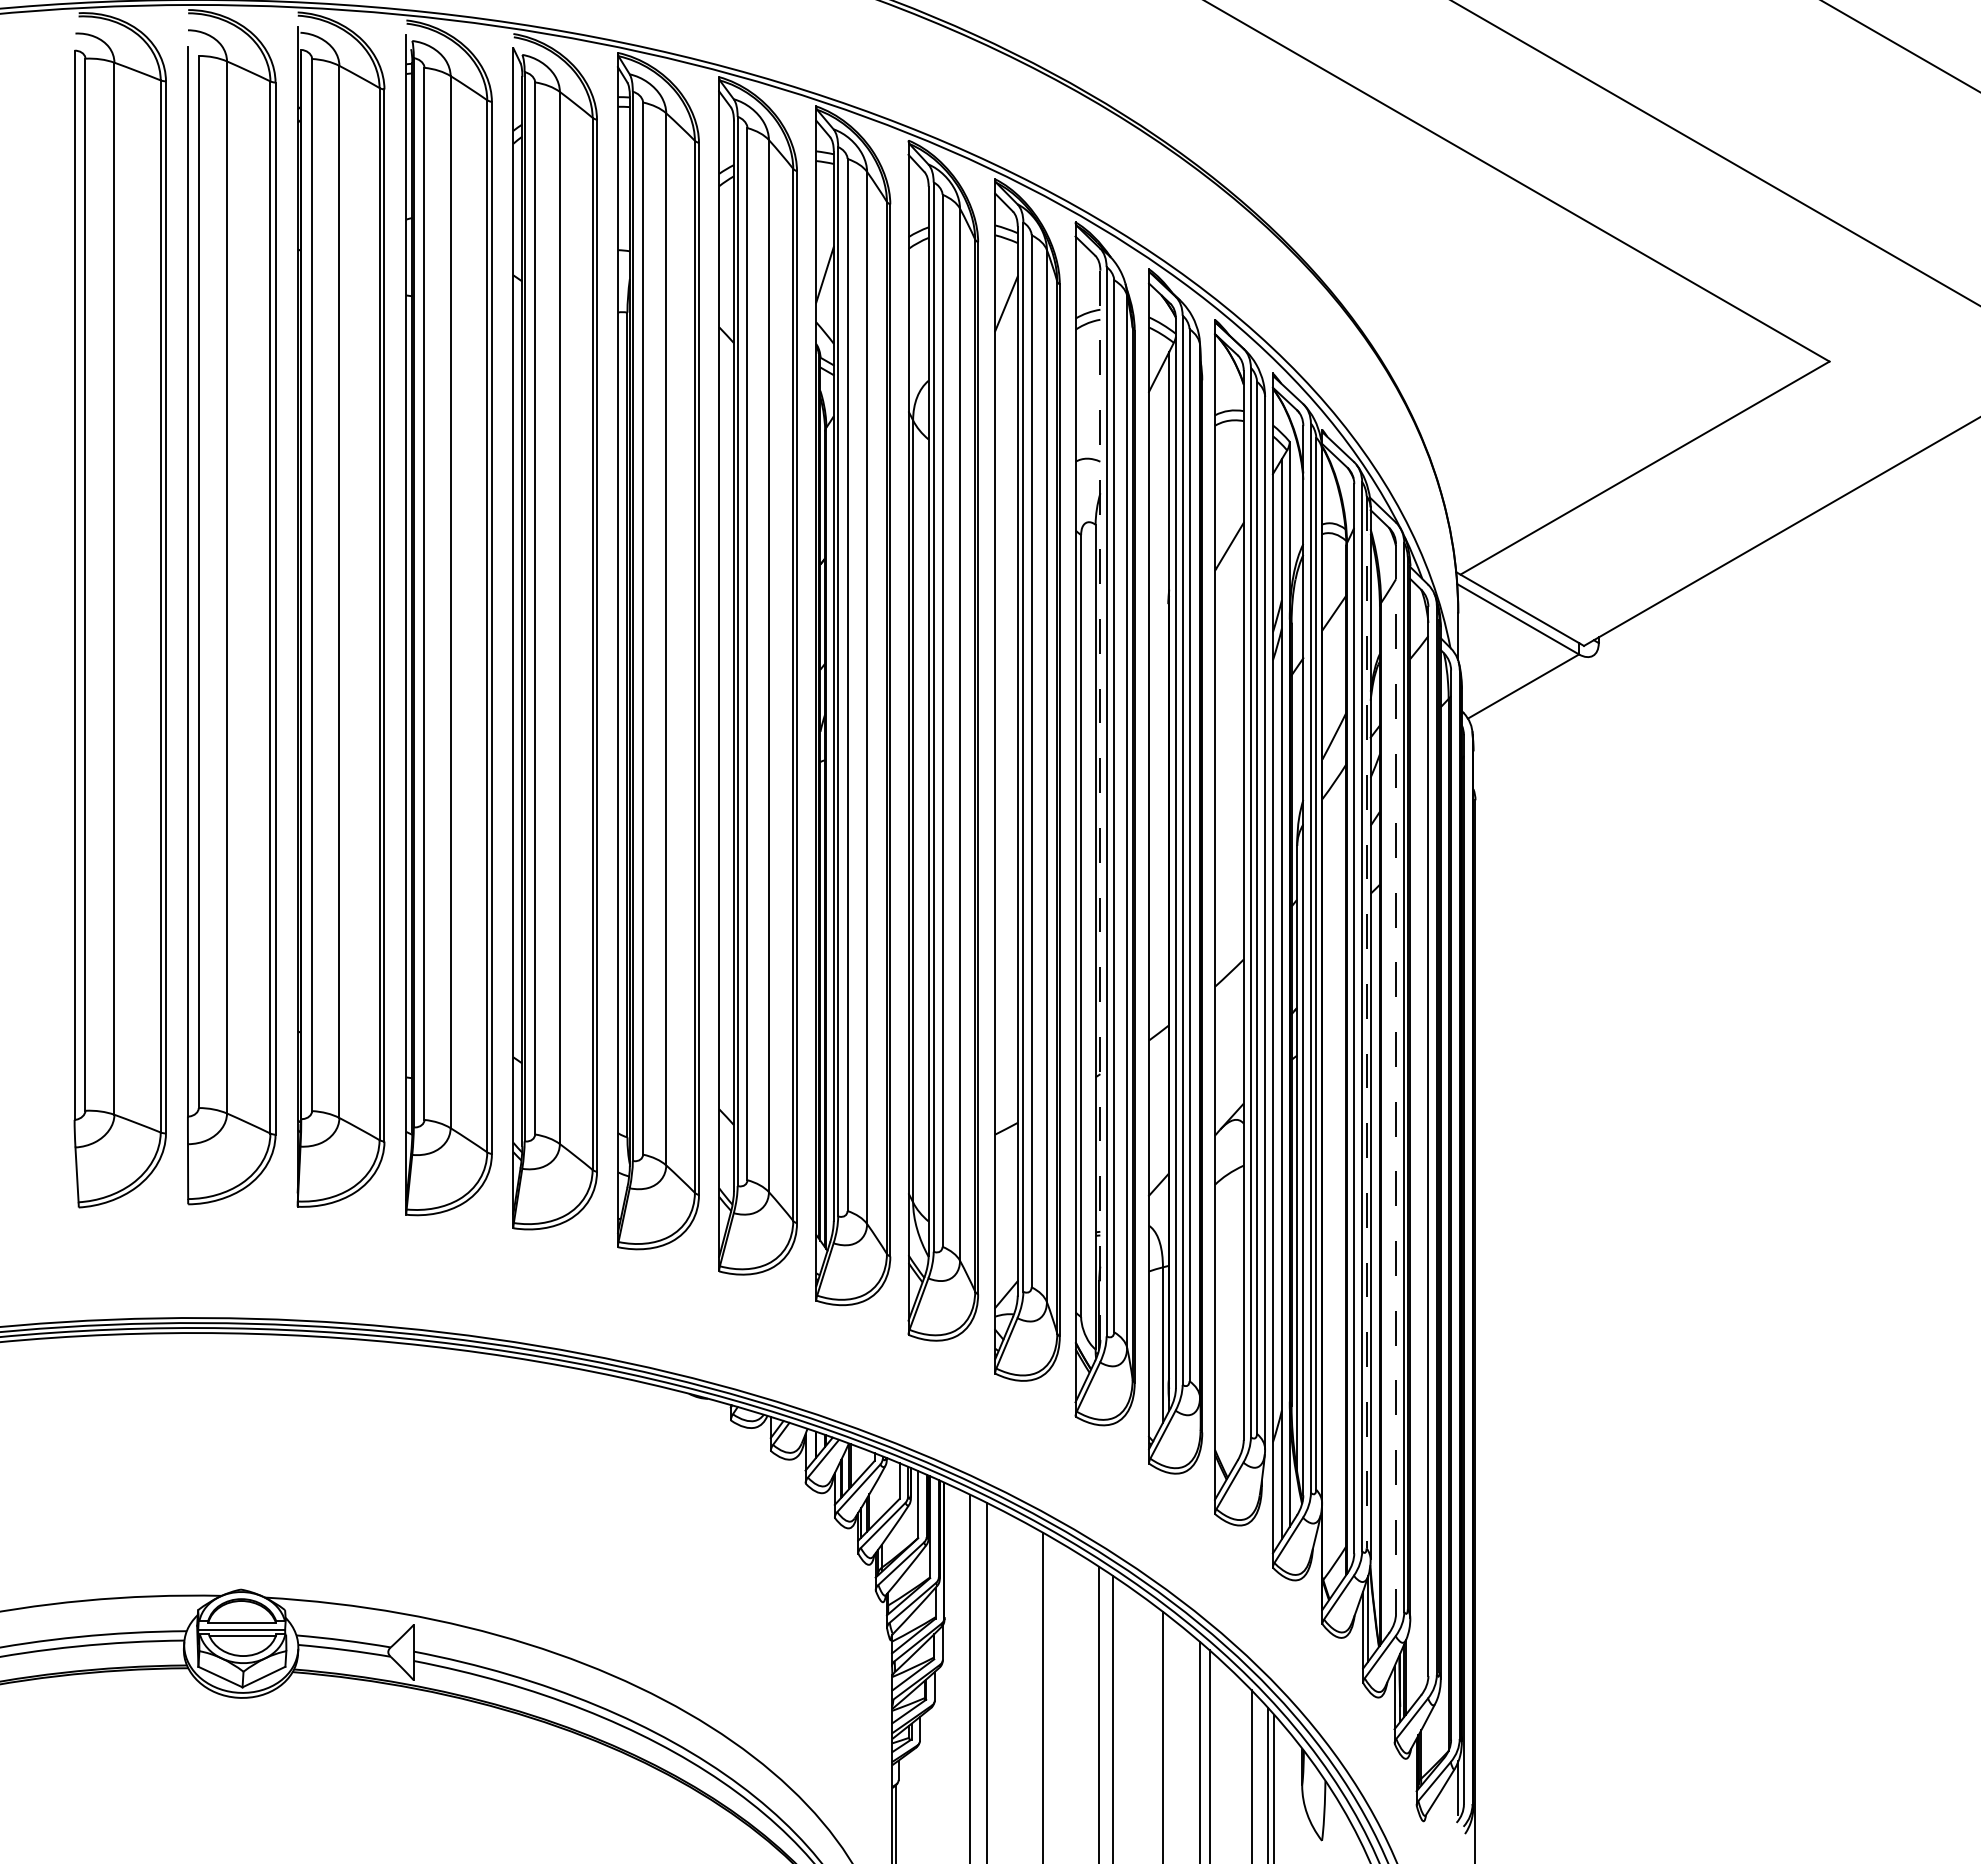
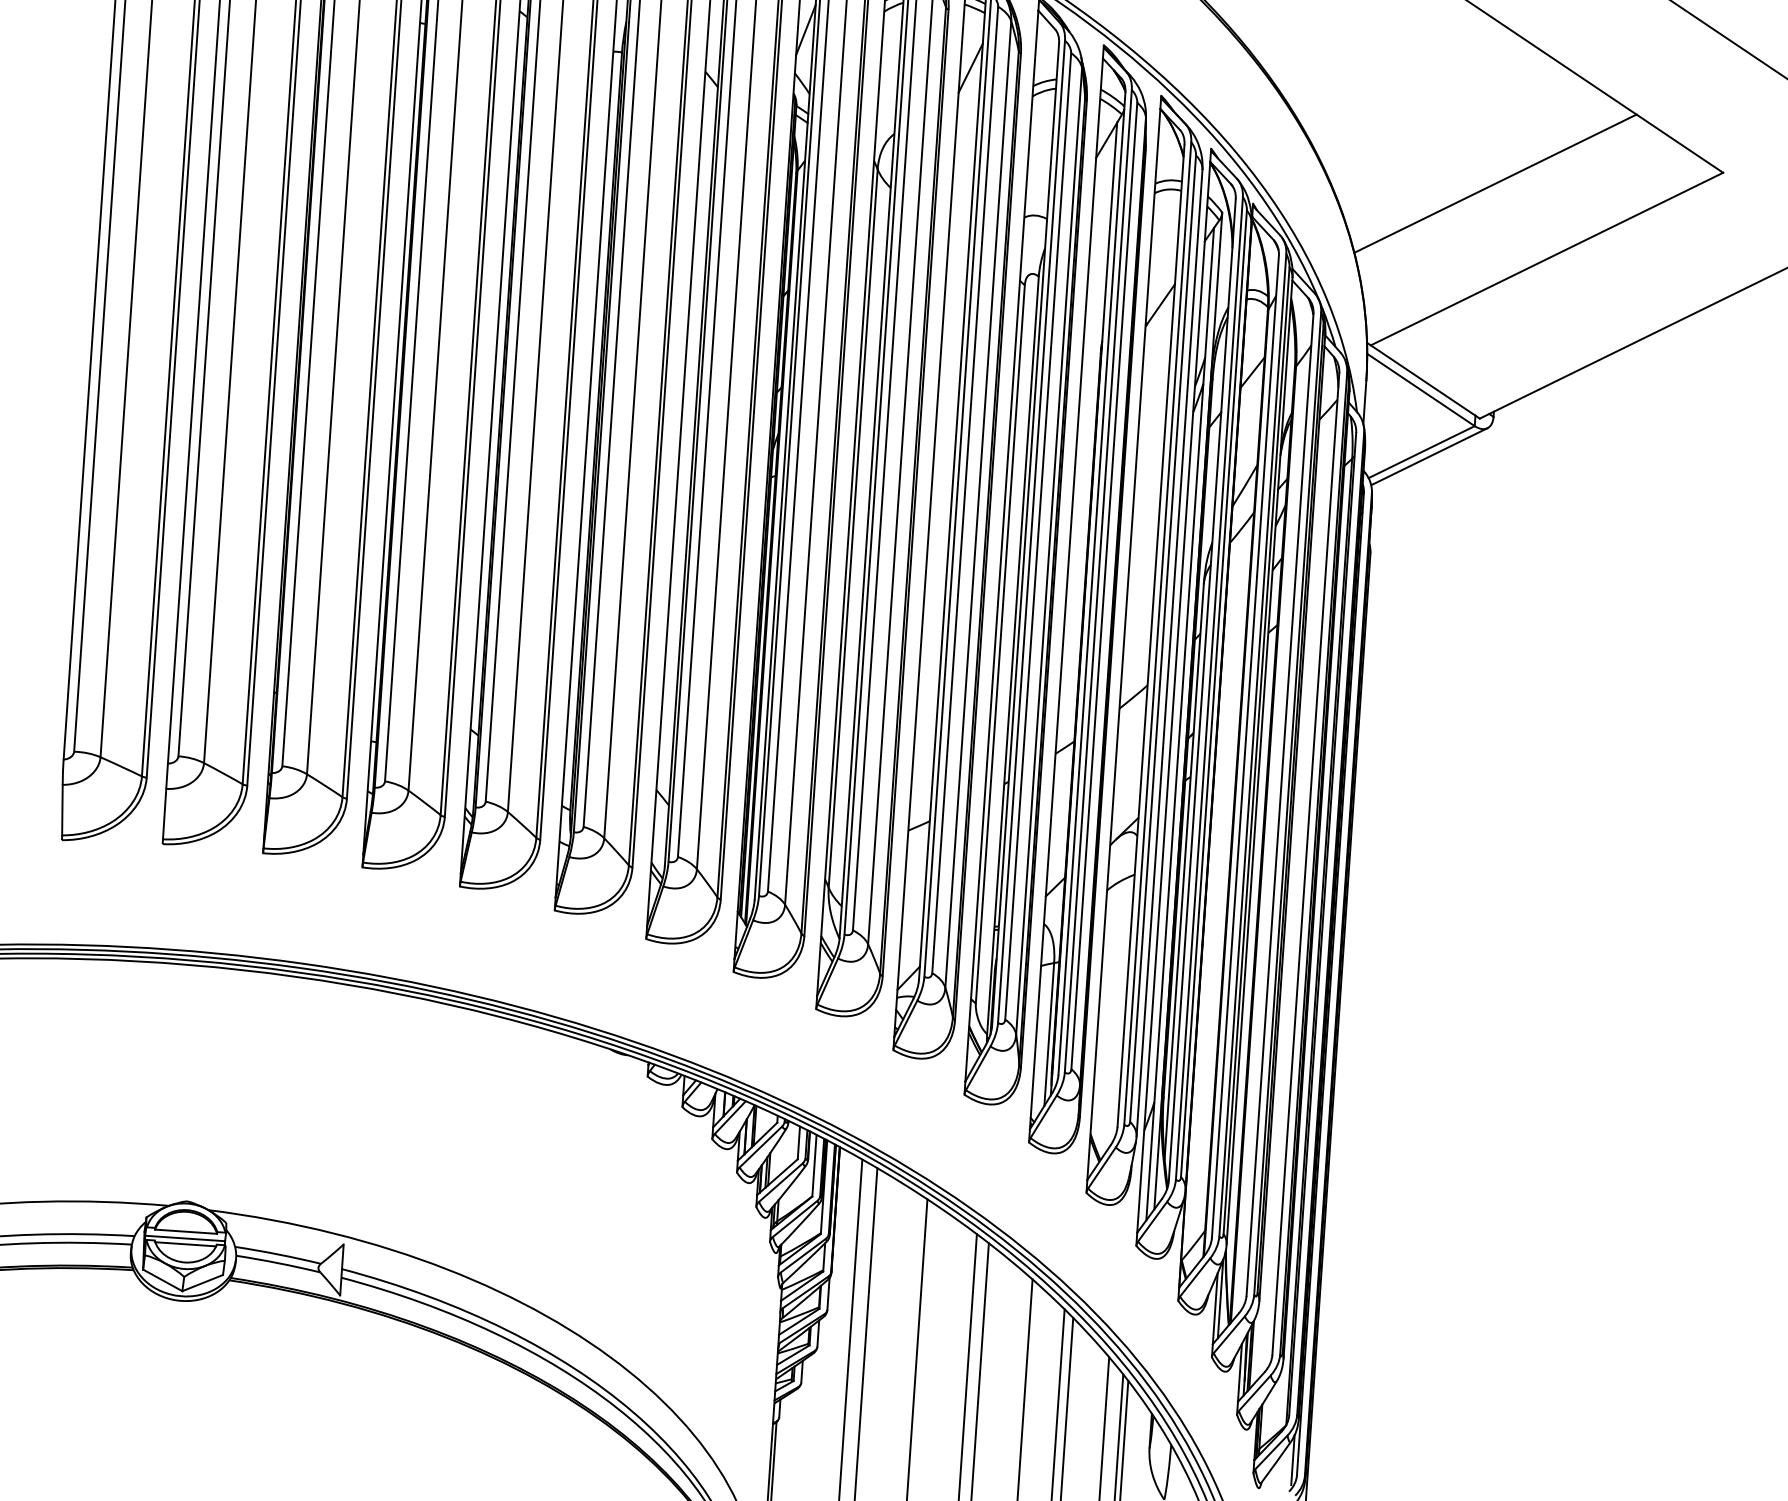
line: (1583, 389) -> (1495, 183), added
line: (1532, 690) -> (1429, 456), added
line: (1100, 805) -> (1025, 534), dashed -> solid
line: (1366, 1022) -> (1256, 750), dashed -> solid
line: (1396, 1079) -> (1280, 805), dashed -> solid

